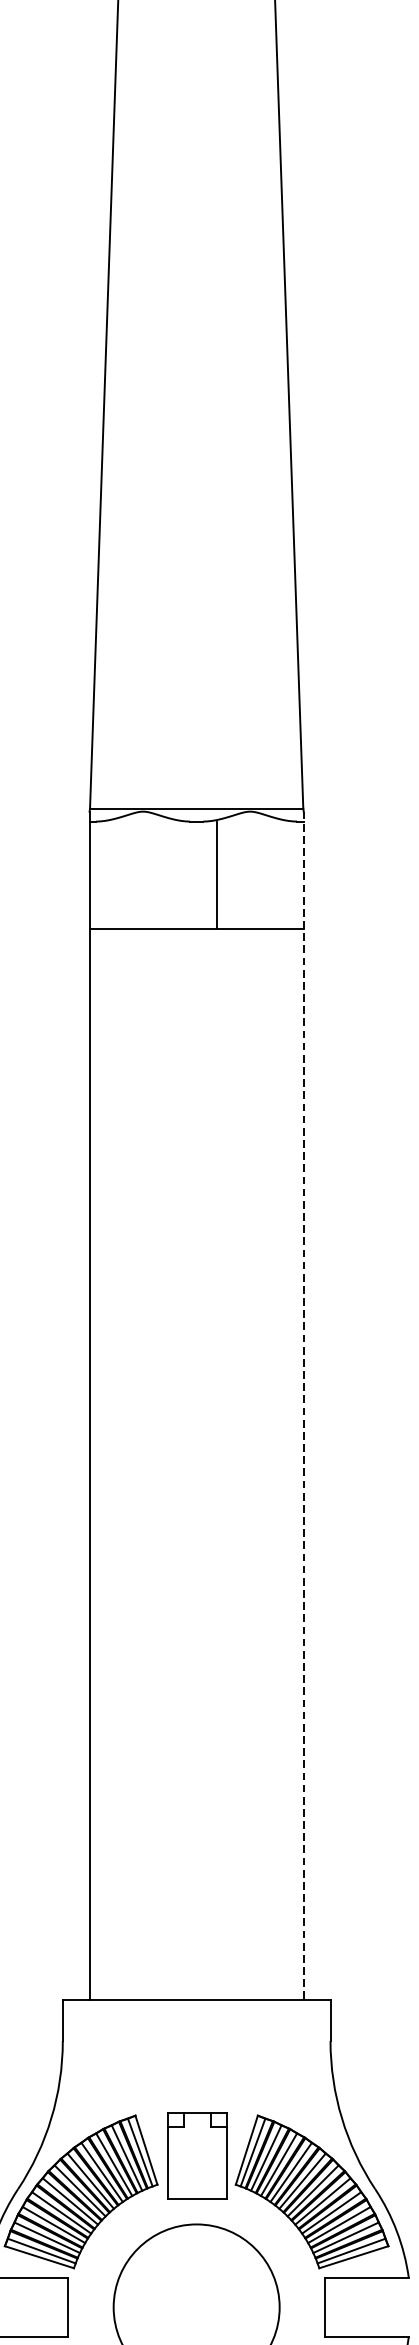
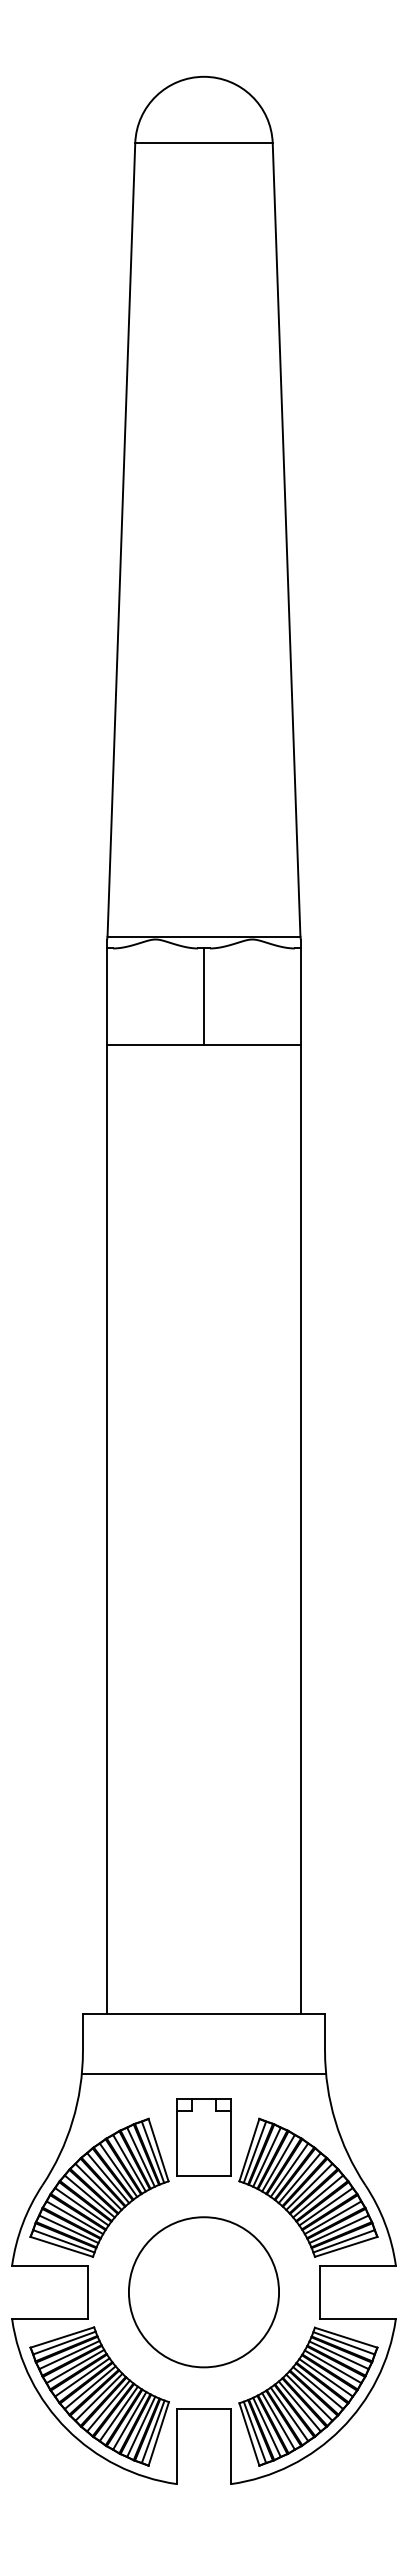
line: (216, 874) -> (203, 996), moved
line: (303, 1406) -> (300, 1477), dashed -> solid
line: (196, 2066) -> (203, 2074), added
part: (197, 2156) -> (203, 2137), moved

